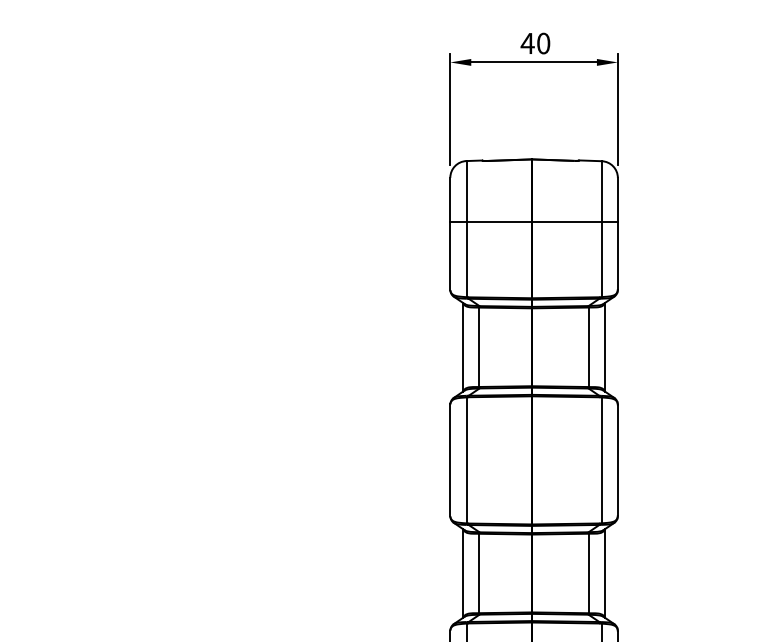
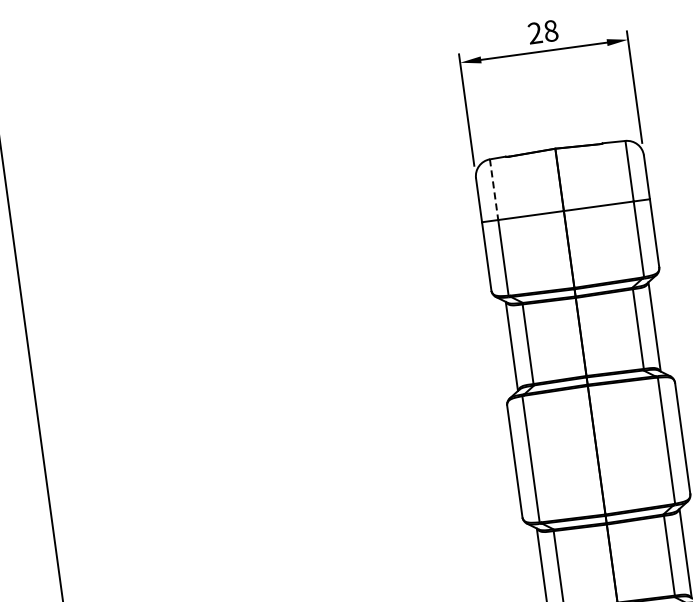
text: (535, 43) -> (542, 32), 40 -> 28
line: (466, 191) -> (494, 189), solid -> dashed

